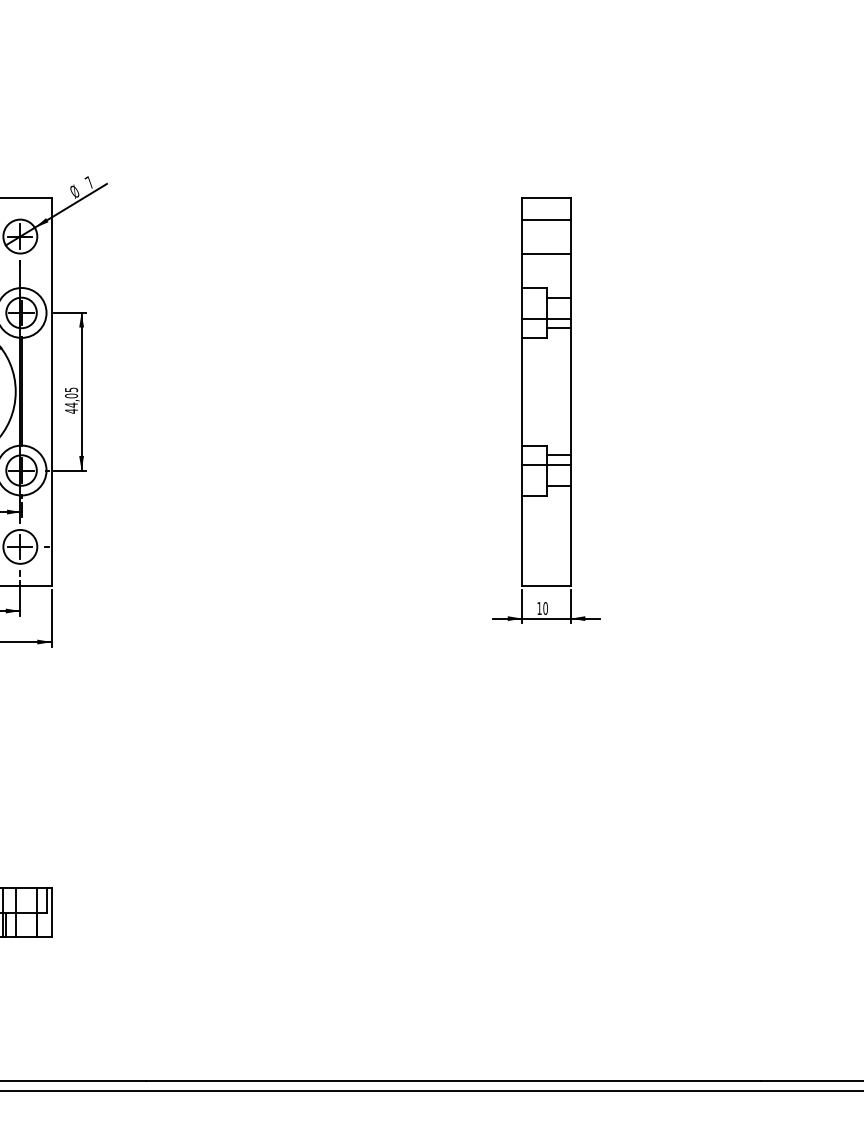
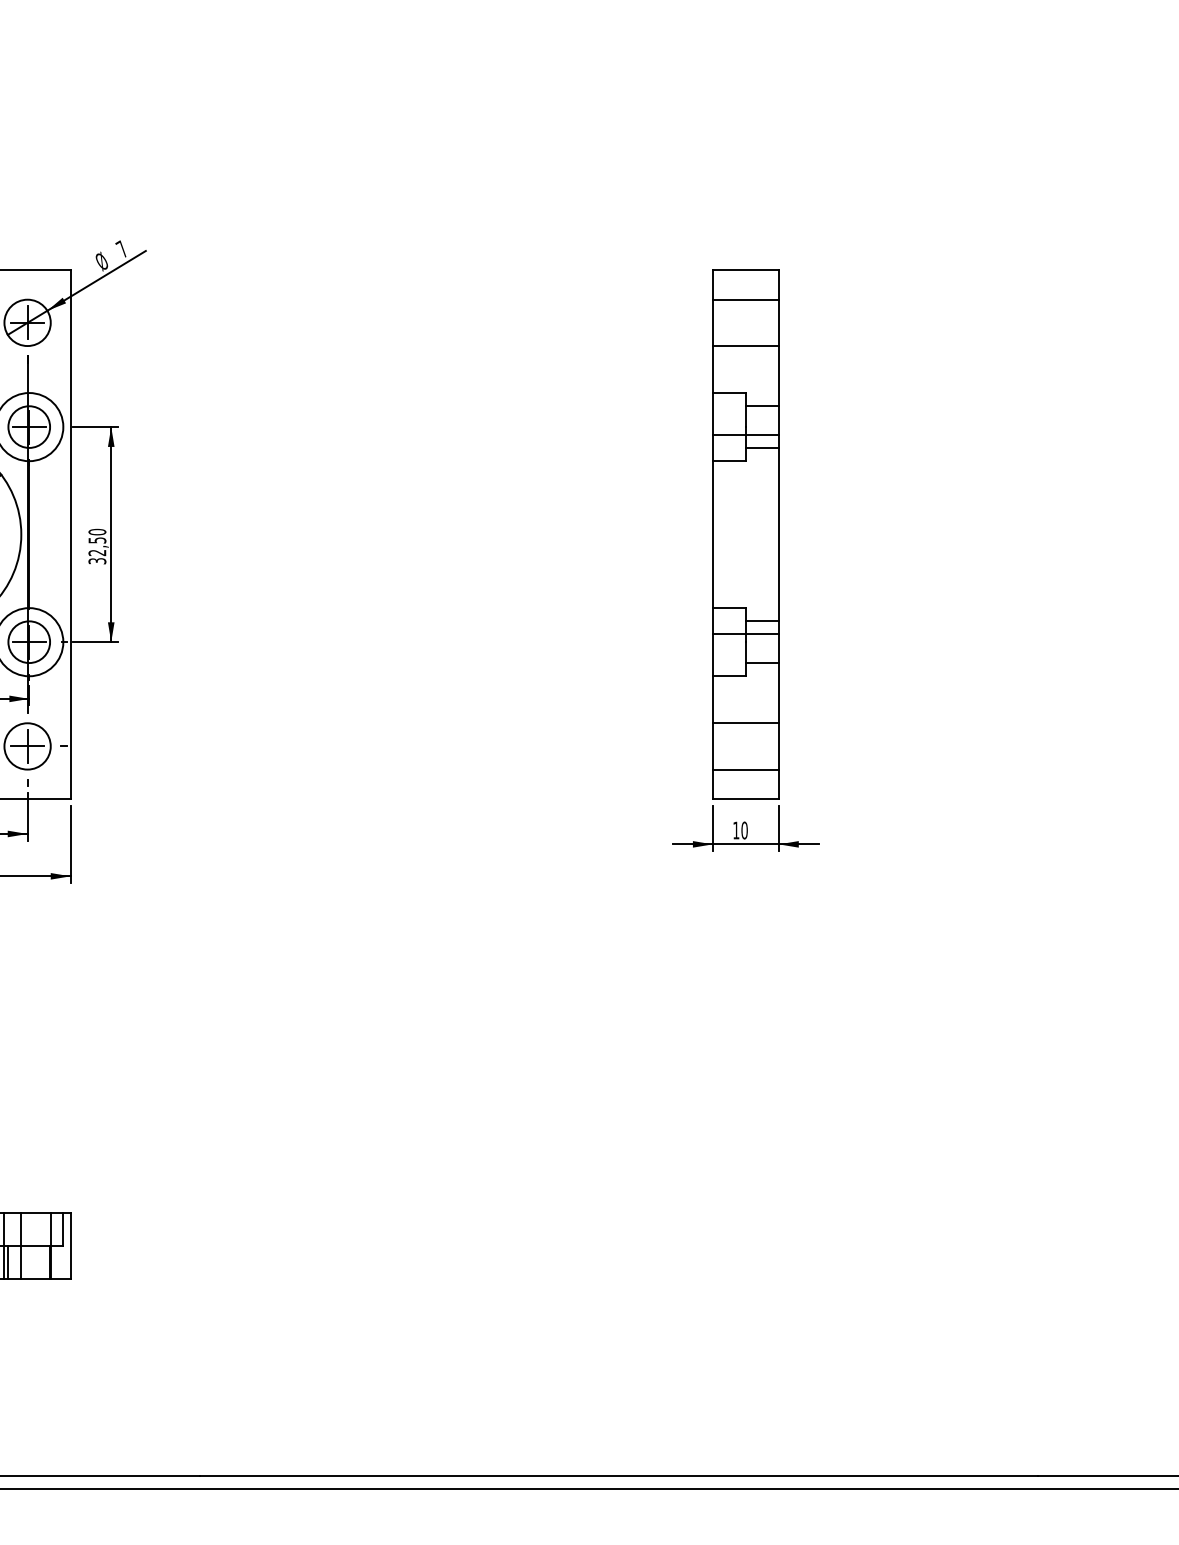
text: (71, 400) -> (97, 546), 44,05 -> 32,50
line: (546, 529) -> (745, 722), added
line: (546, 563) -> (745, 769), added

